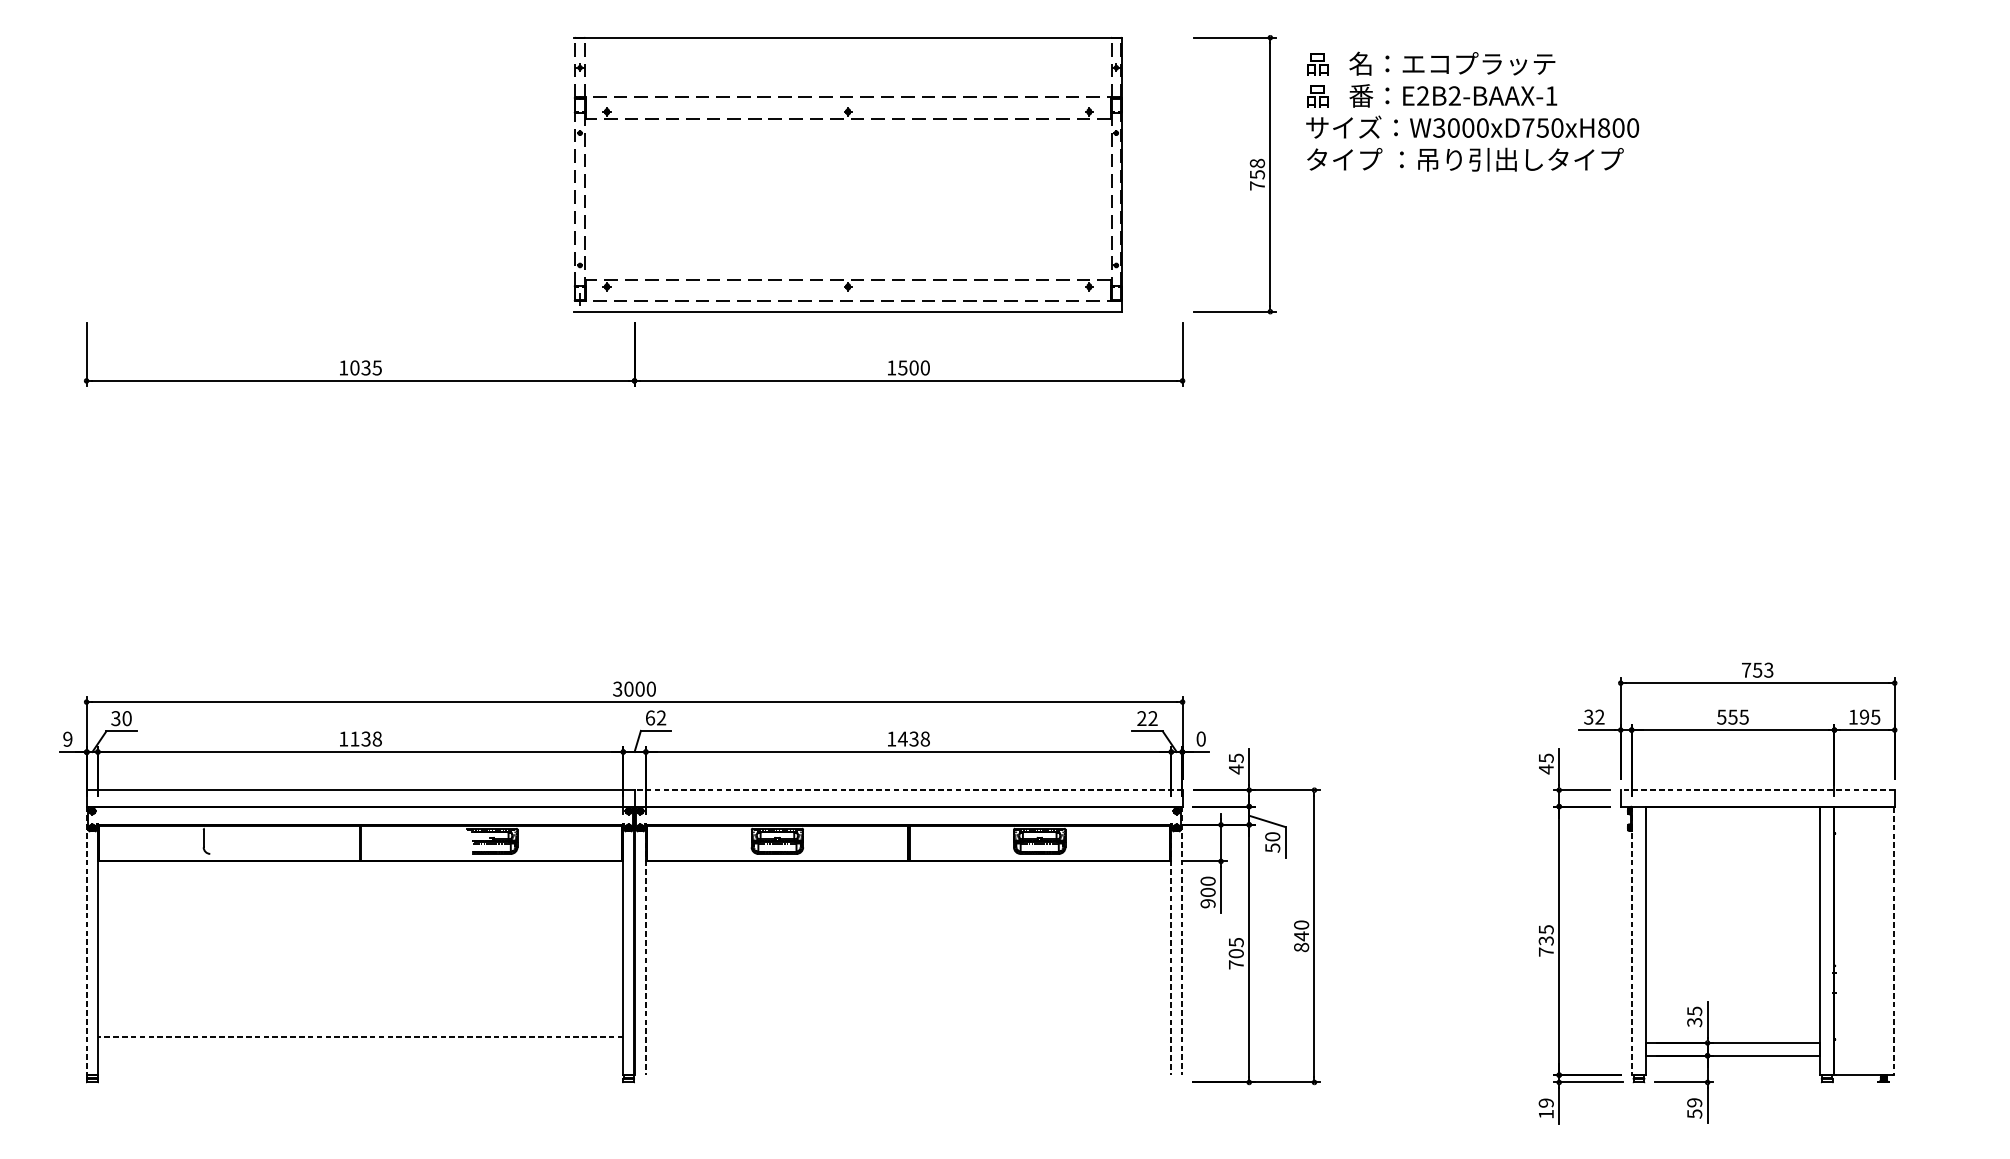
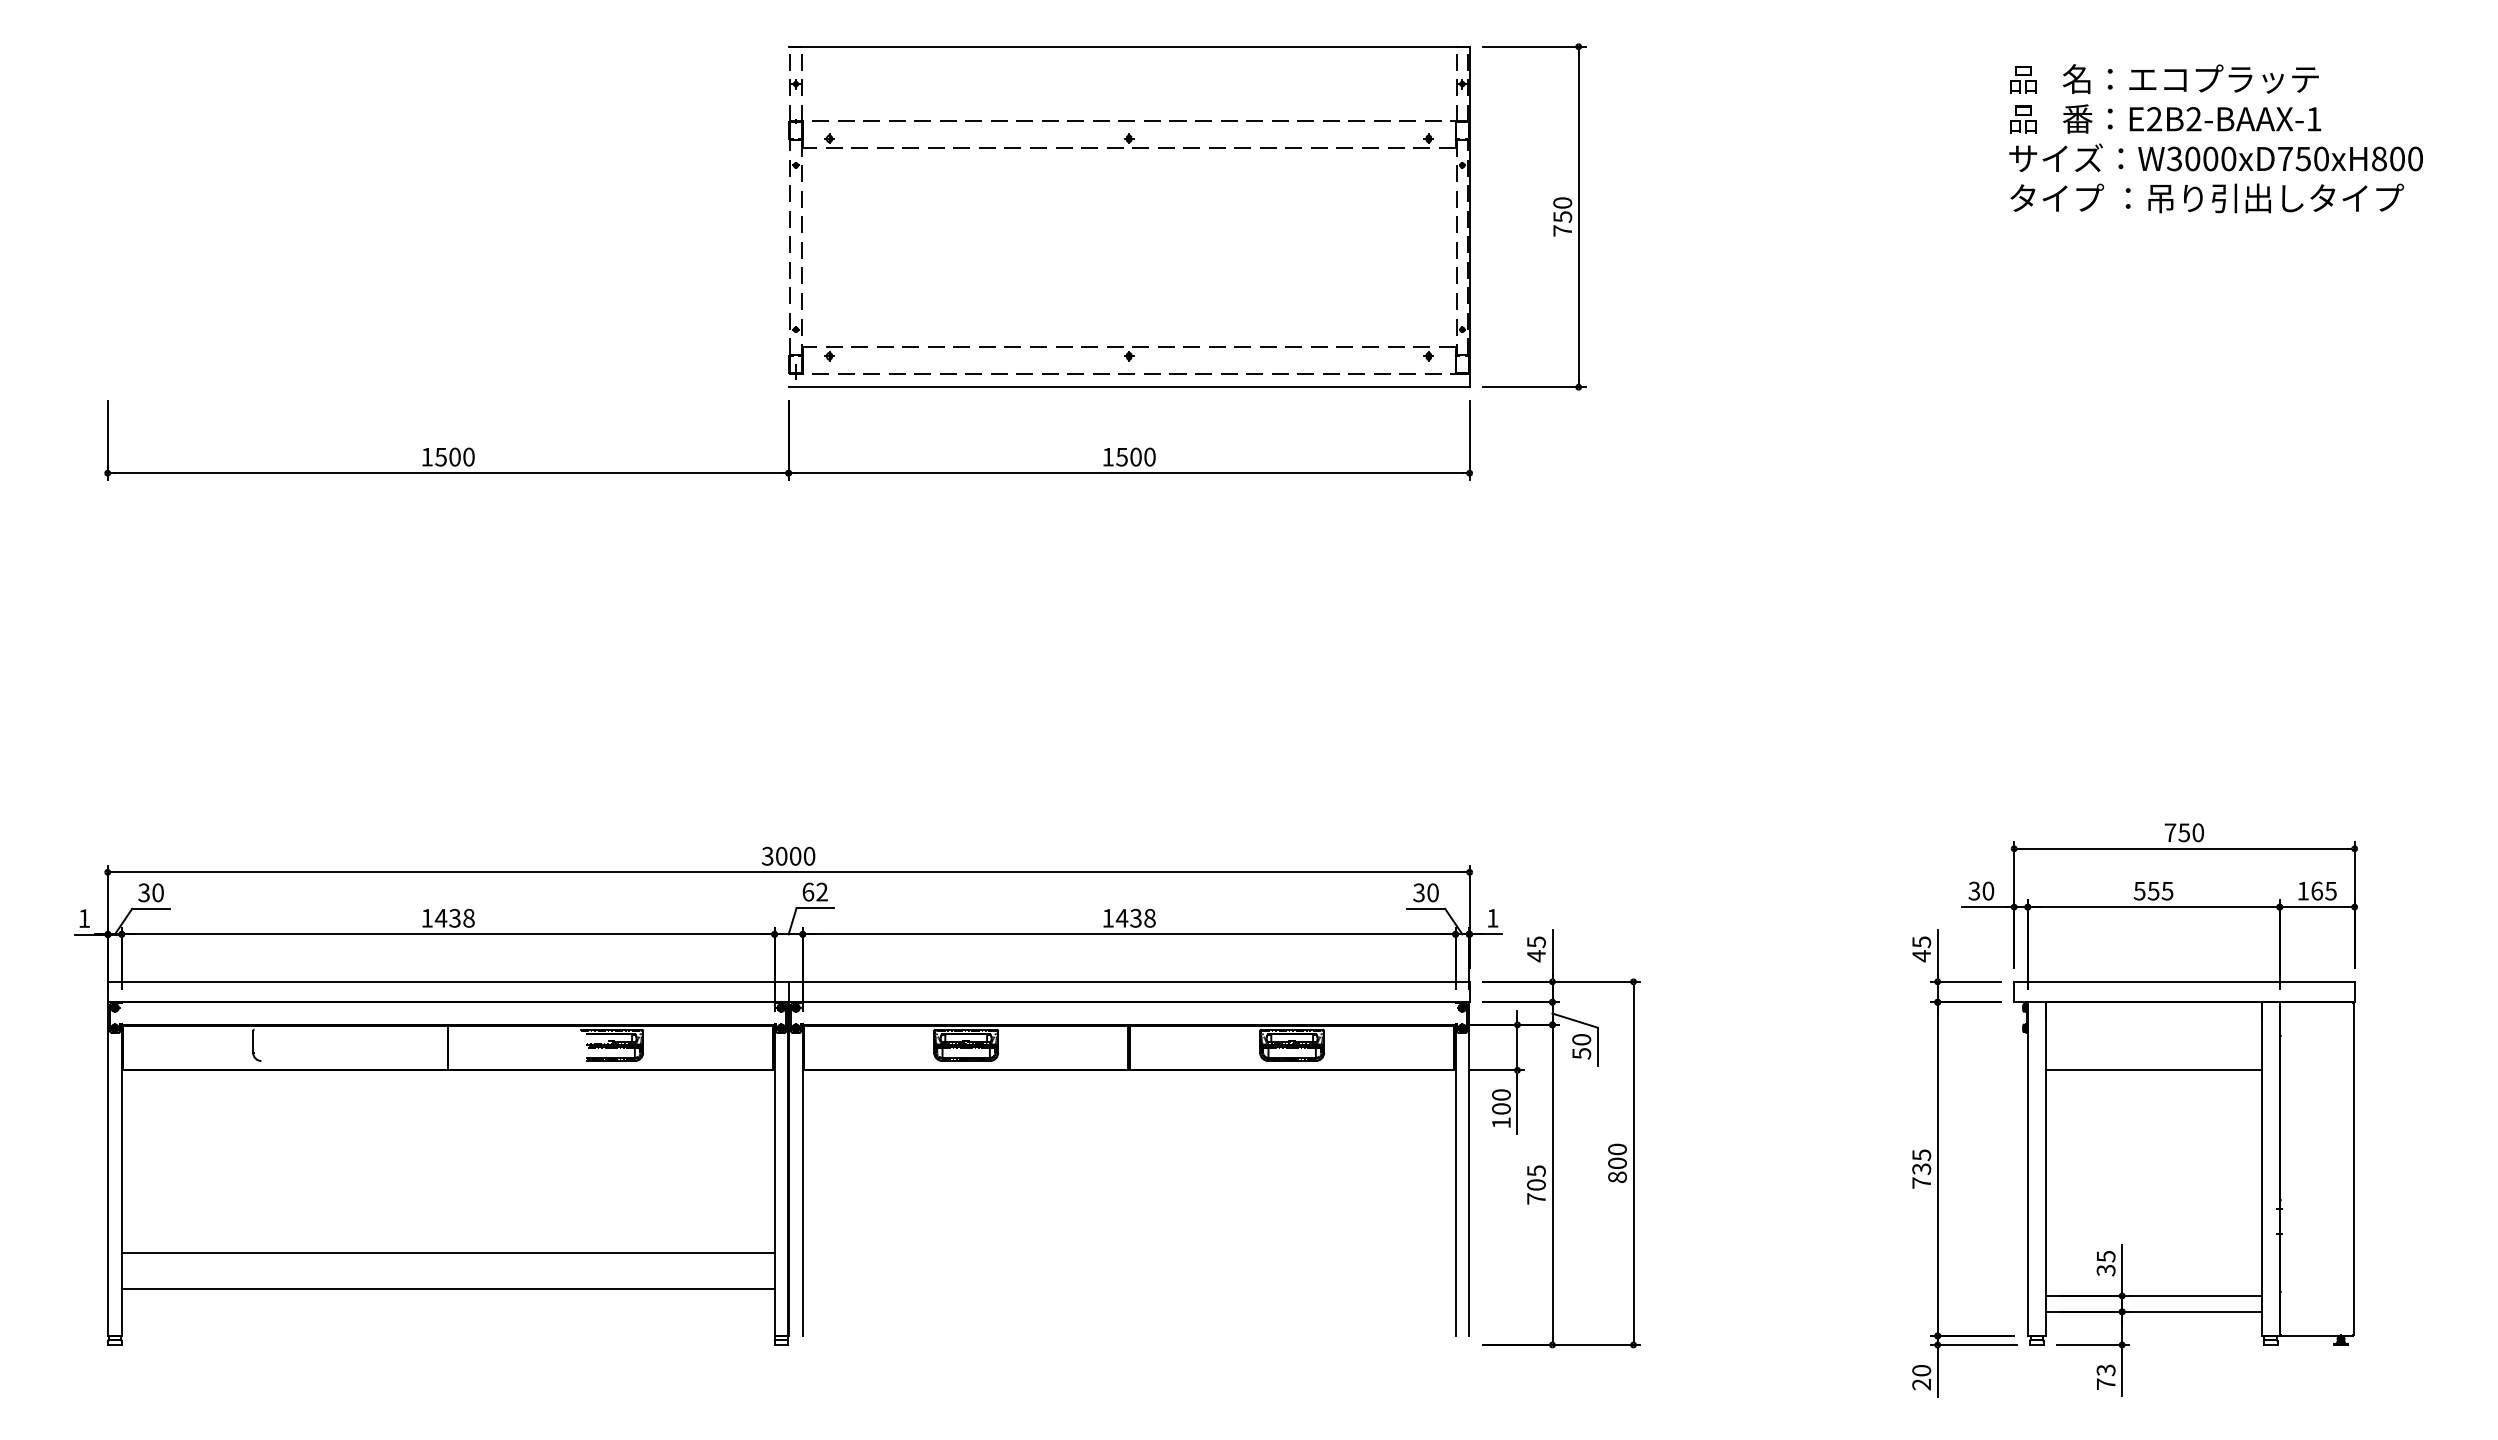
text: (1472, 111) -> (2215, 138), moved
part: (850, 119) -> (1132, 148), moved
text: (1257, 163) -> (1562, 202), 758 -> 750
text: (365, 367) -> (454, 456), 1035 -> 1500
text: (1768, 670) -> (2197, 832), 753 -> 750
text: (1600, 716) -> (1988, 890), 32 -> 30
text: (1864, 716) -> (2317, 890), 195 -> 165
text: (1147, 718) -> (1425, 892), 22 -> 30
text: (1200, 738) -> (1492, 917), 0 -> 1
text: (67, 739) -> (84, 918), 9 -> 1
text: (354, 739) -> (440, 918), 1138 -> 1438
line: (908, 789) -> (1128, 981), dashed -> solid
line: (1756, 789) -> (2183, 981), dashed -> solid
line: (1732, 861) -> (2153, 1070), added
text: (1208, 903) -> (1501, 1122), 900 -> 100
text: (1301, 936) -> (1617, 1163), 840 -> 800
line: (87, 941) -> (108, 1169), dashed -> solid
line: (1182, 941) -> (1469, 1169), dashed -> solid
line: (1631, 941) -> (2027, 1169), dashed -> solid
line: (1894, 941) -> (2354, 1169), dashed -> solid
line: (645, 950) -> (802, 1180), dashed -> solid
line: (1171, 950) -> (1455, 1180), dashed -> solid
line: (360, 1008) -> (447, 1252), added
line: (360, 1037) -> (447, 1289), dashed -> solid
text: (1546, 1108) -> (1921, 1377), 19 -> 20
text: (1695, 1108) -> (2106, 1377), 59 -> 73

